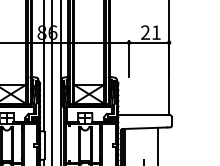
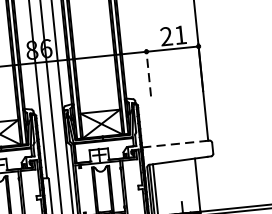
line: (129, 58) -> (149, 72), solid -> dashed
line: (143, 115) -> (174, 144), solid -> dashed

